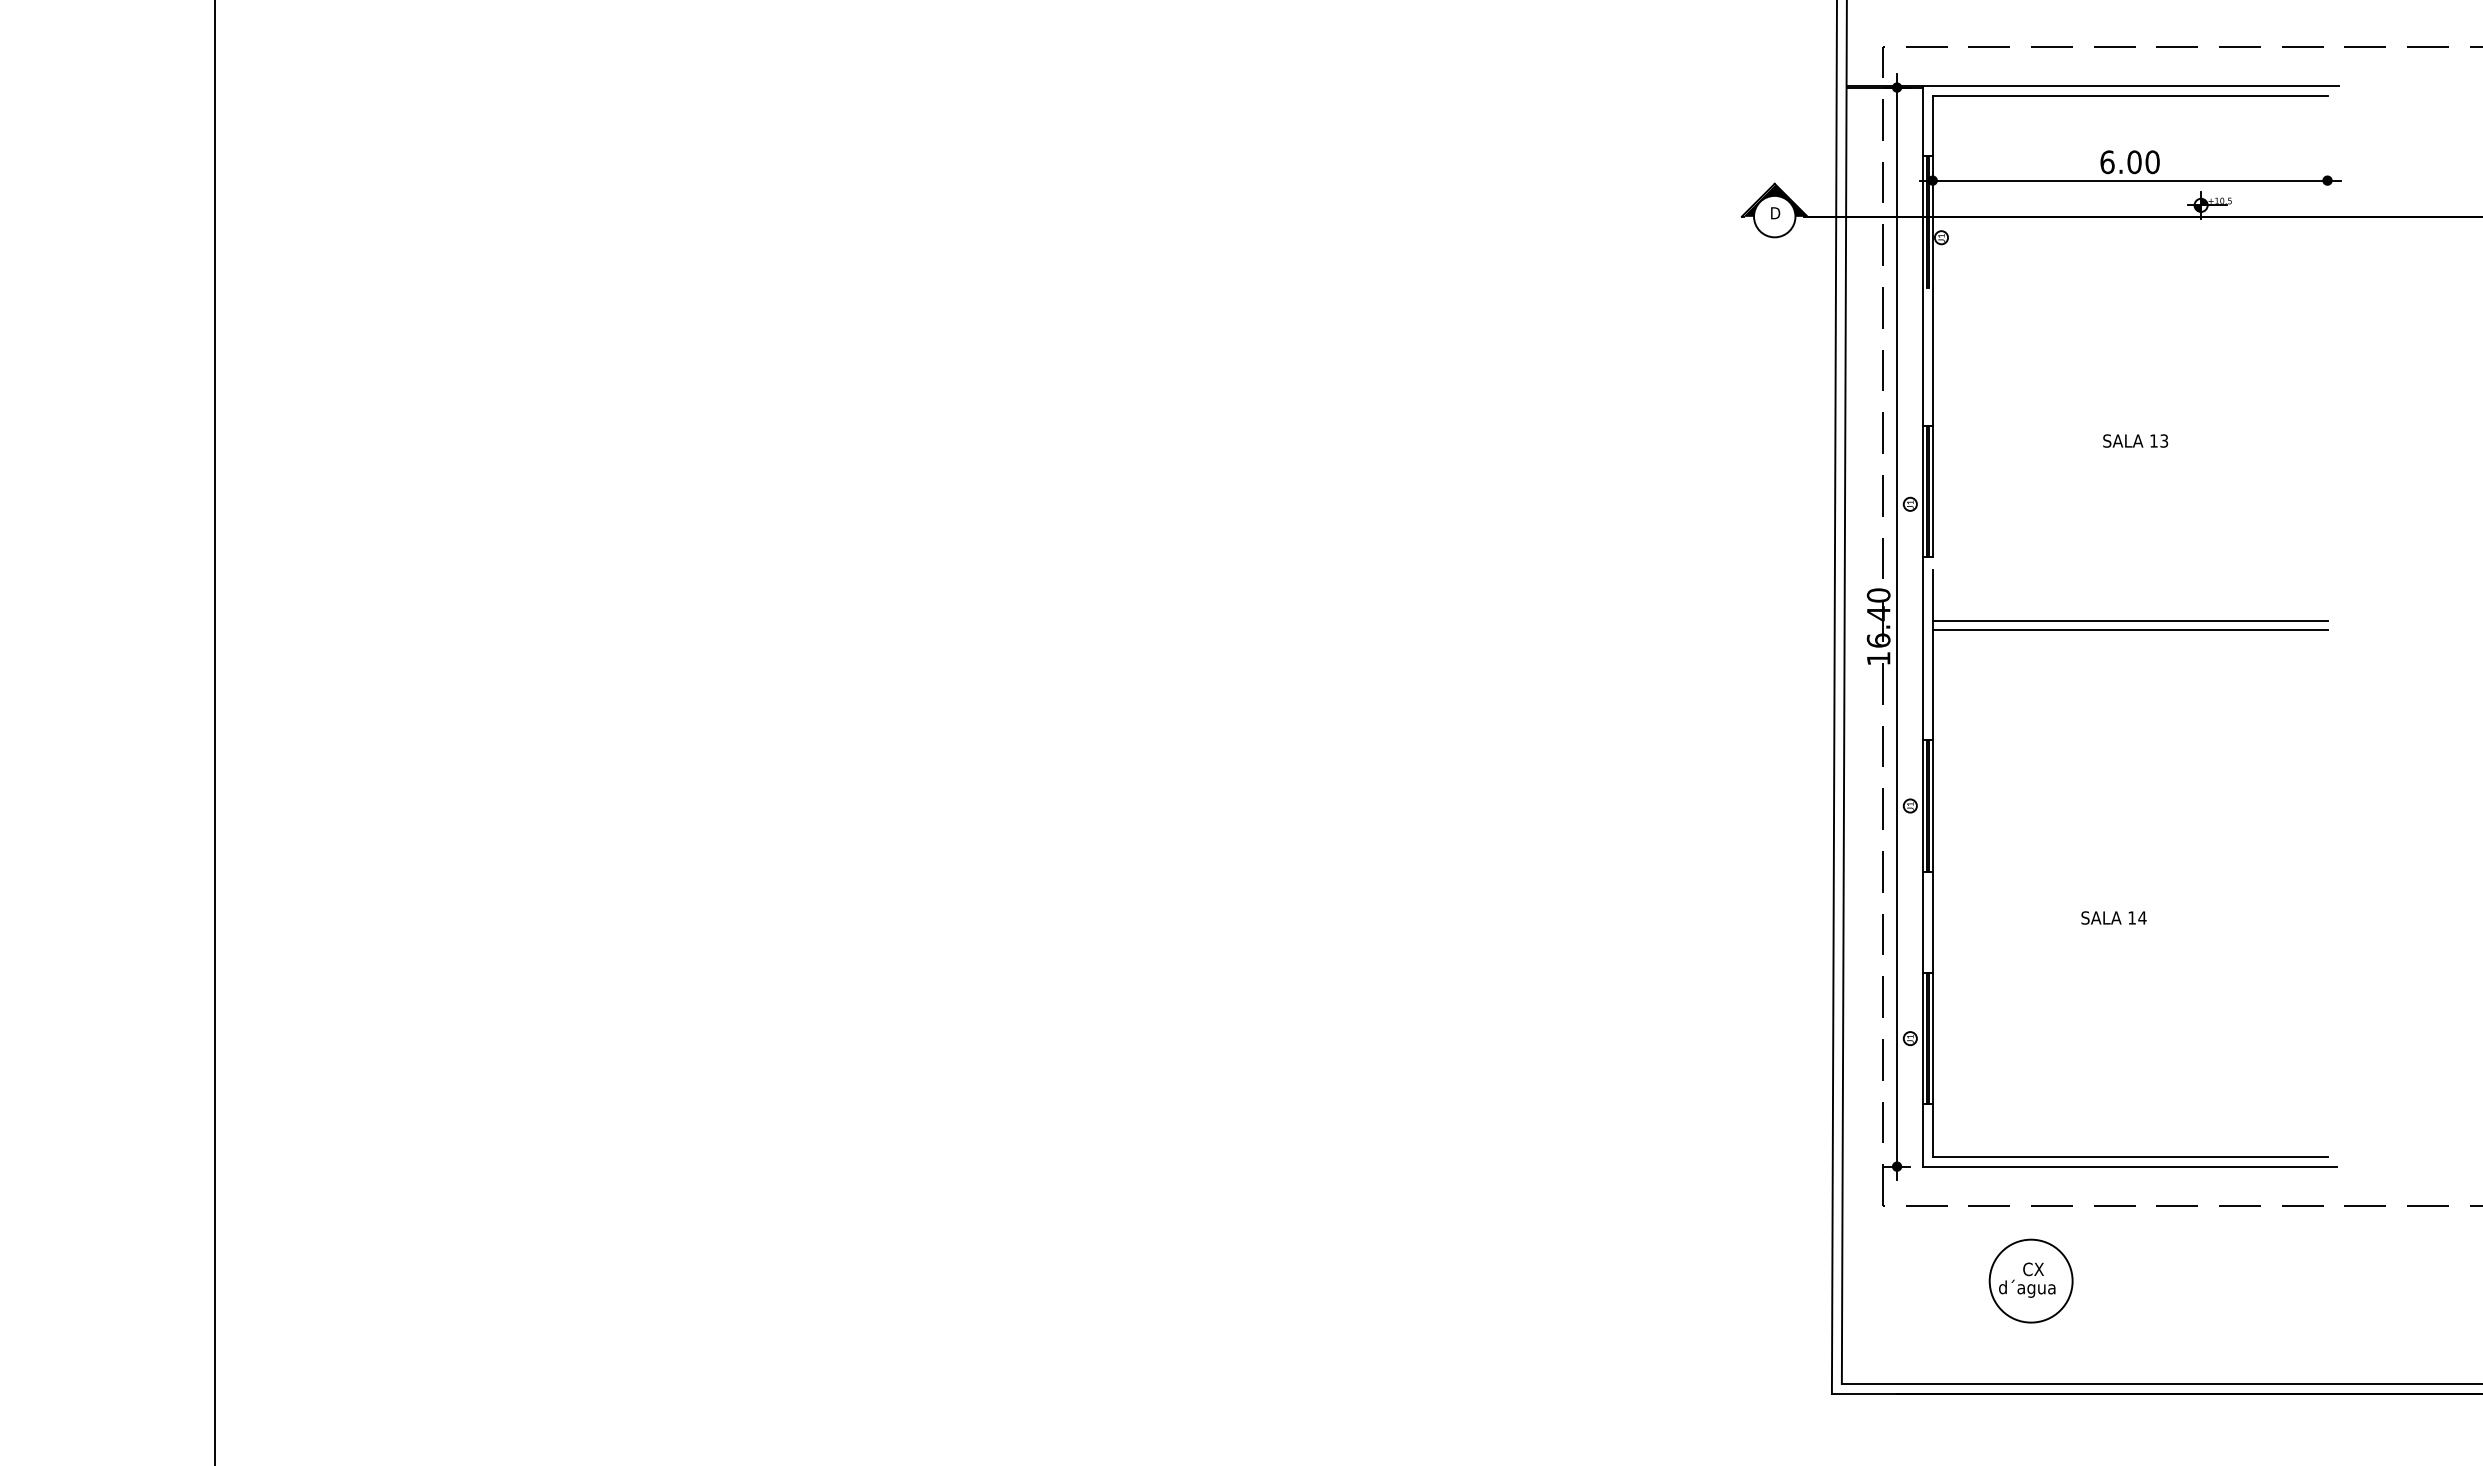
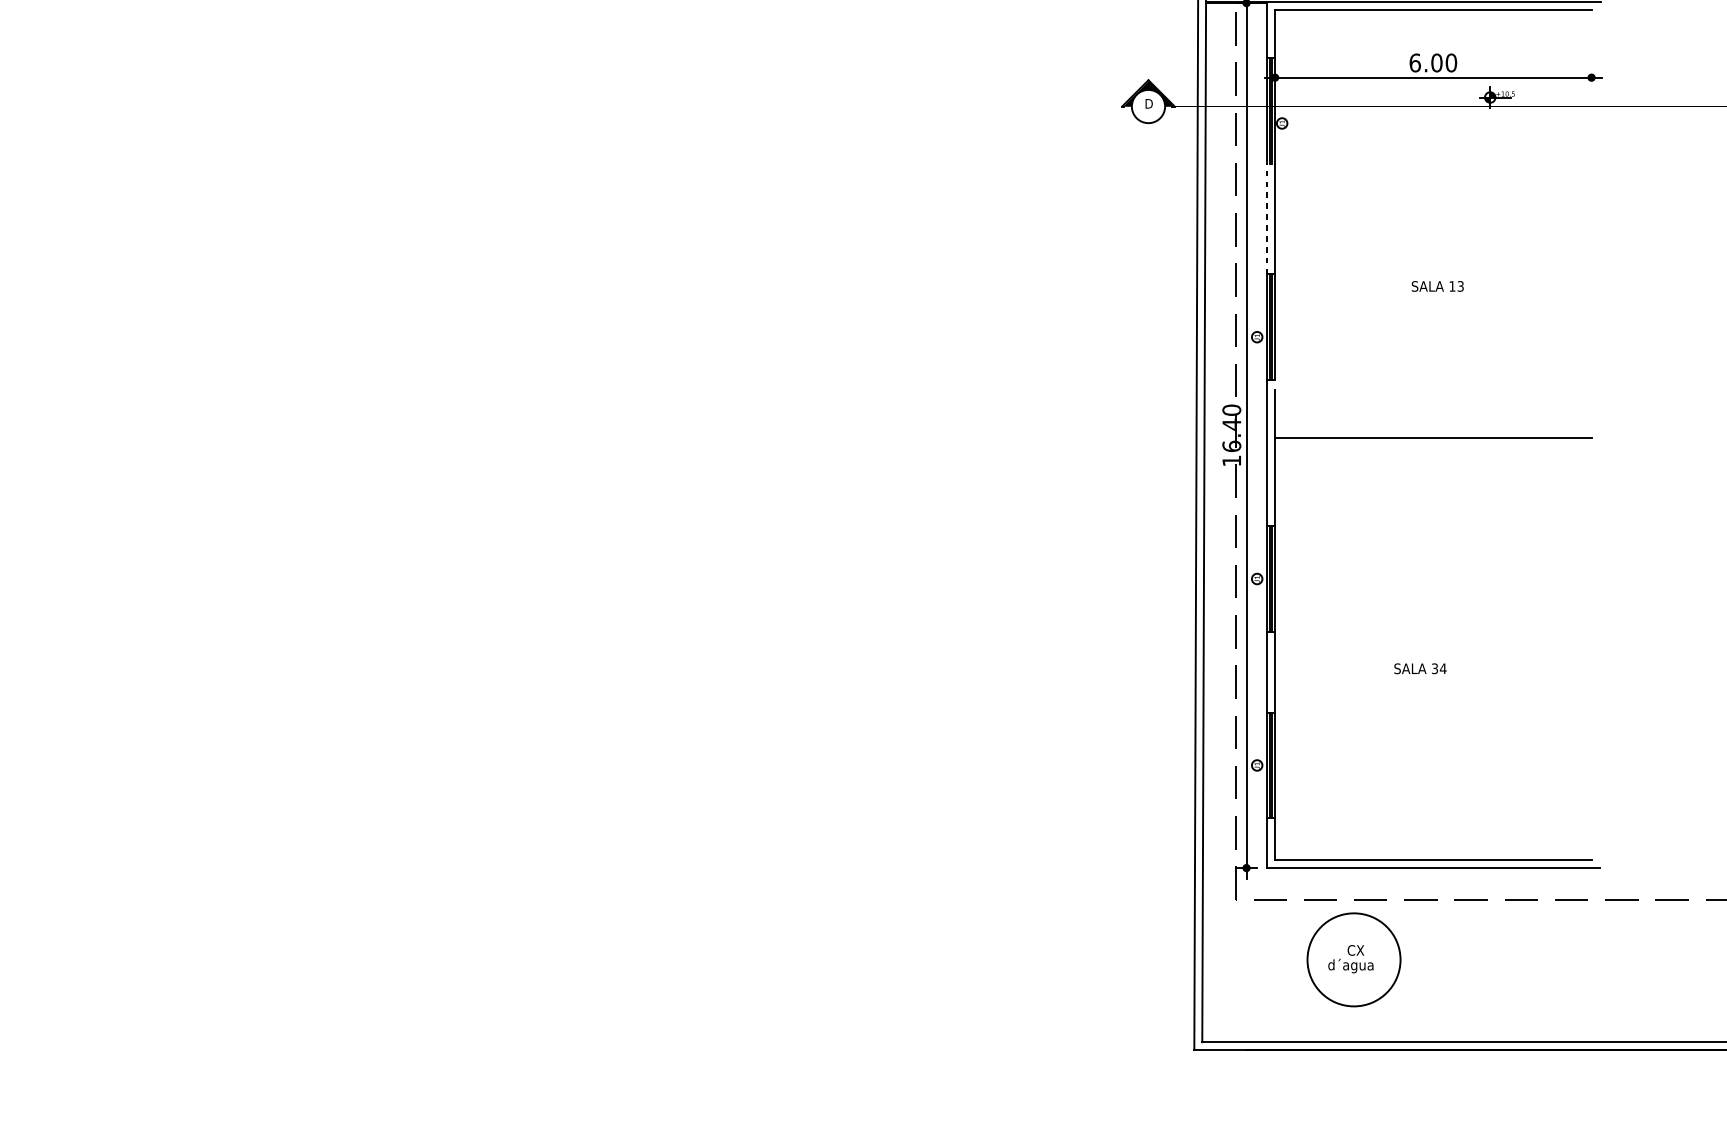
line: (1922, 356) -> (1266, 218), solid -> dashed
line: (2129, 620) -> (1432, 430), removed
text: (2131, 917) -> (1434, 668), 14 -> 34
circle: (2030, 1280) -> (1353, 959), size x1.4

